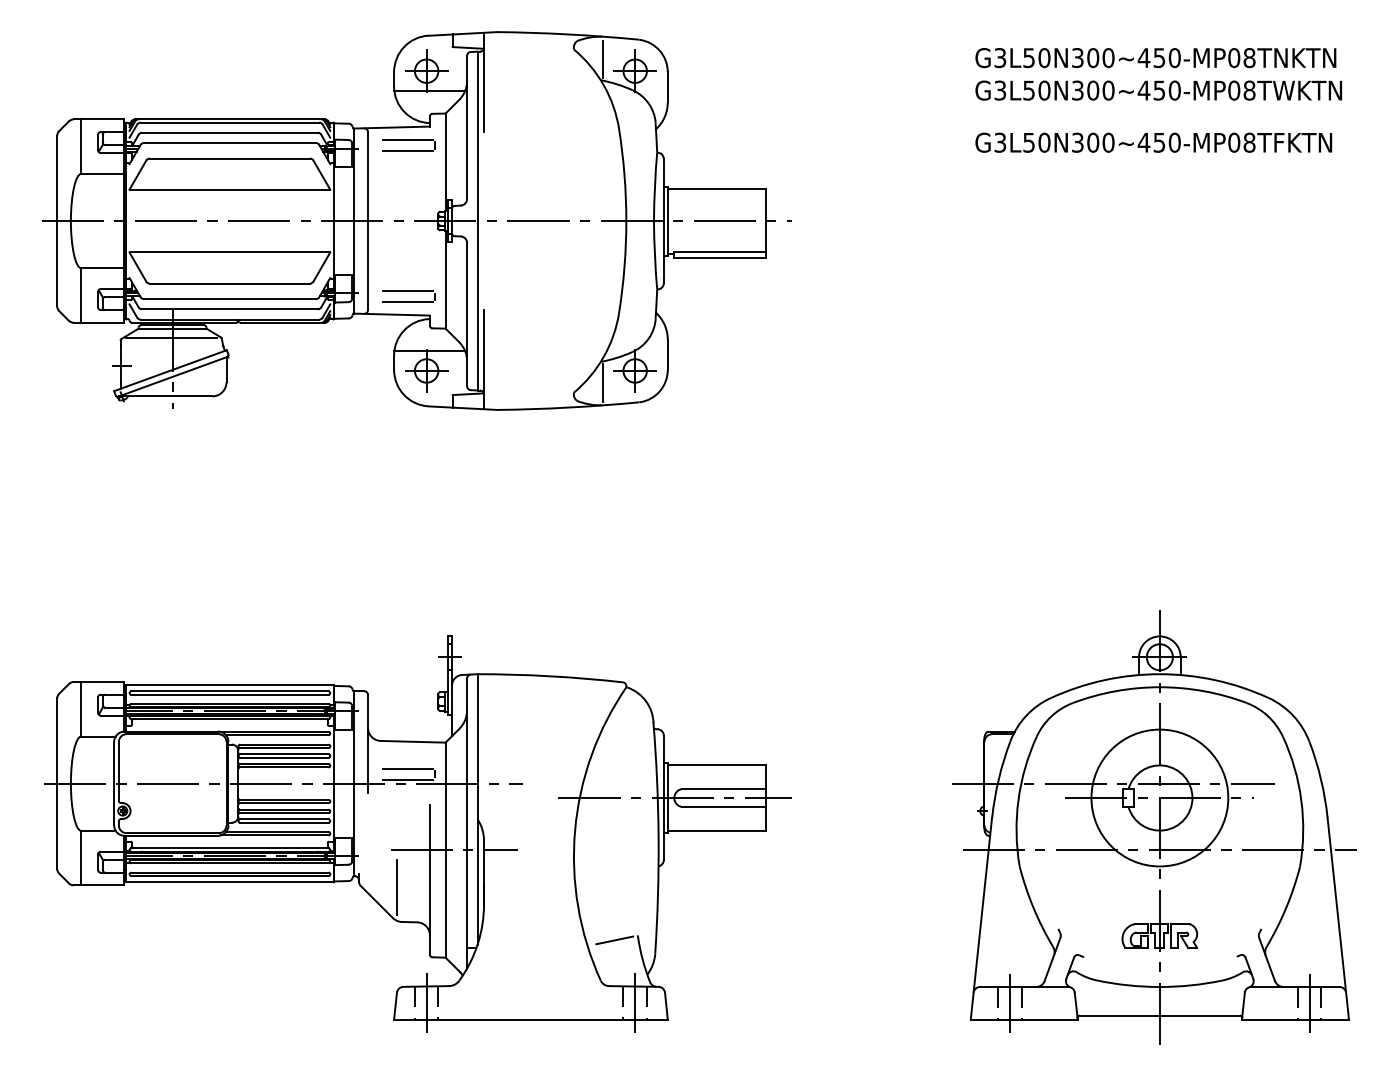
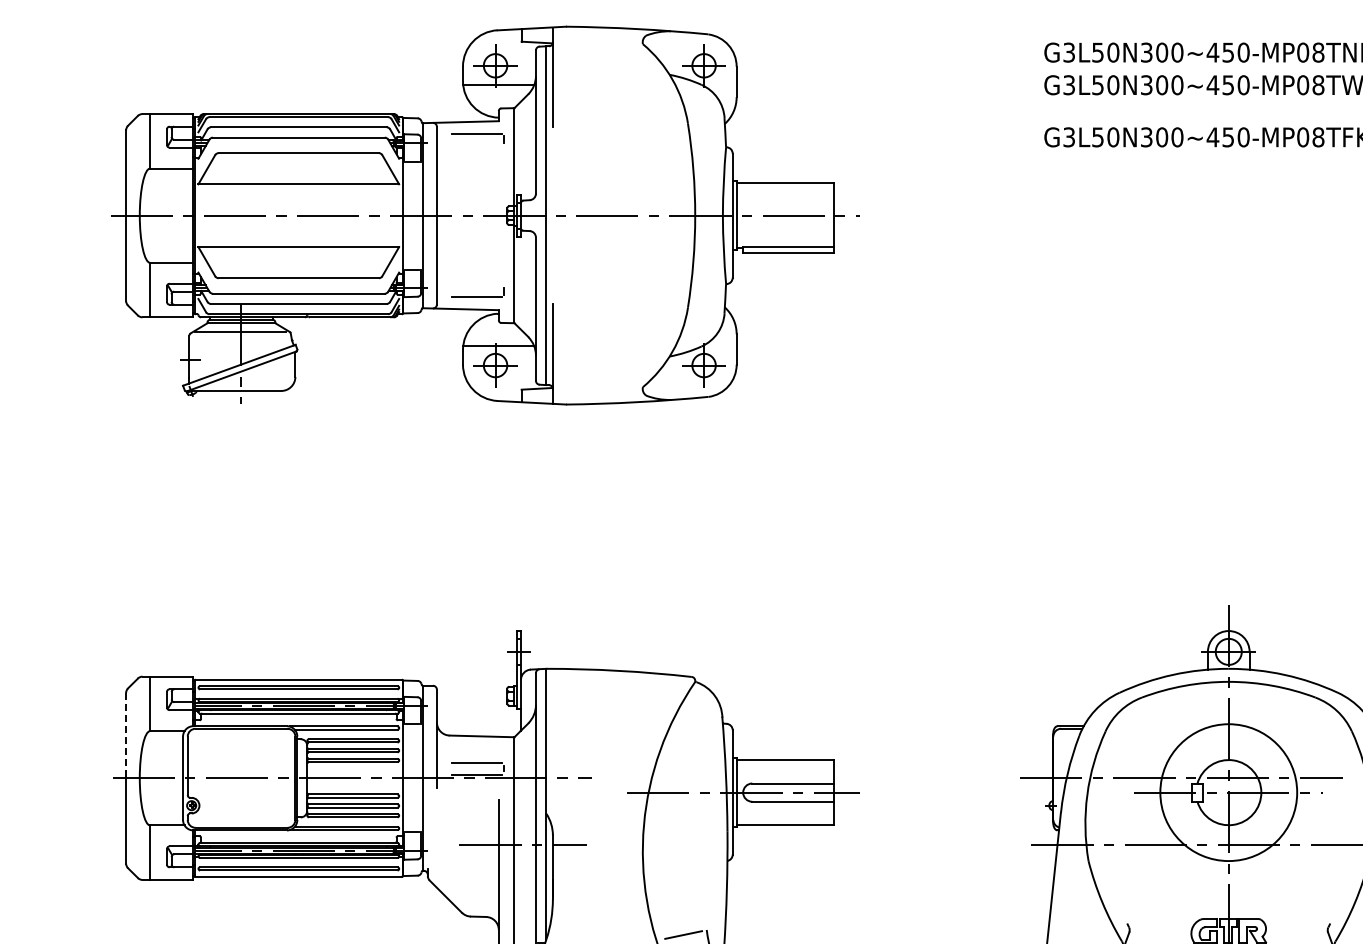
line: (603, 58) -> (672, 53), removed
line: (407, 150) -> (476, 145), removed
line: (407, 291) -> (476, 286), removed
line: (603, 382) -> (672, 377), removed
line: (57, 741) -> (126, 736), solid -> dashed
line: (396, 886) -> (465, 881), removed

